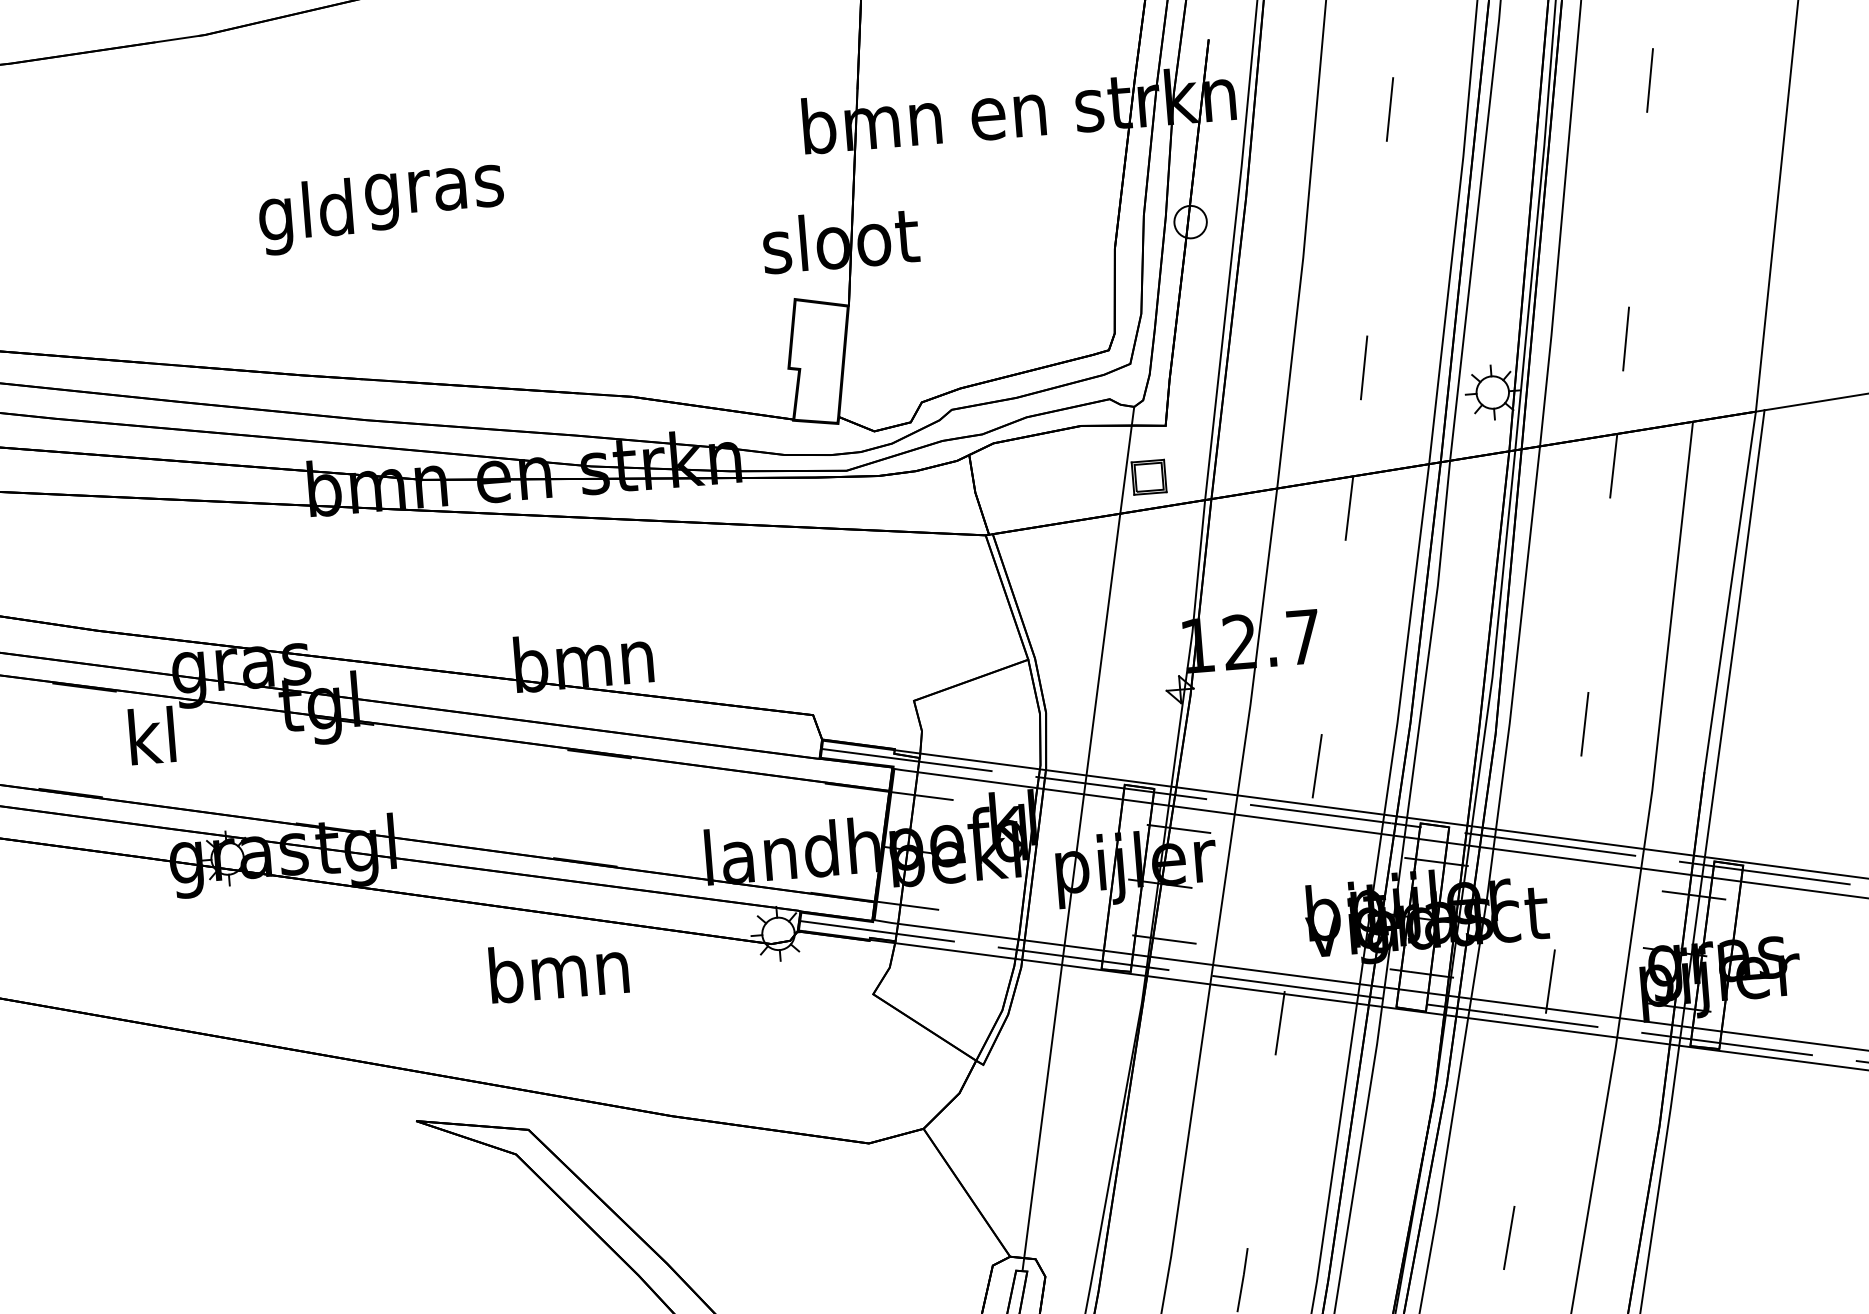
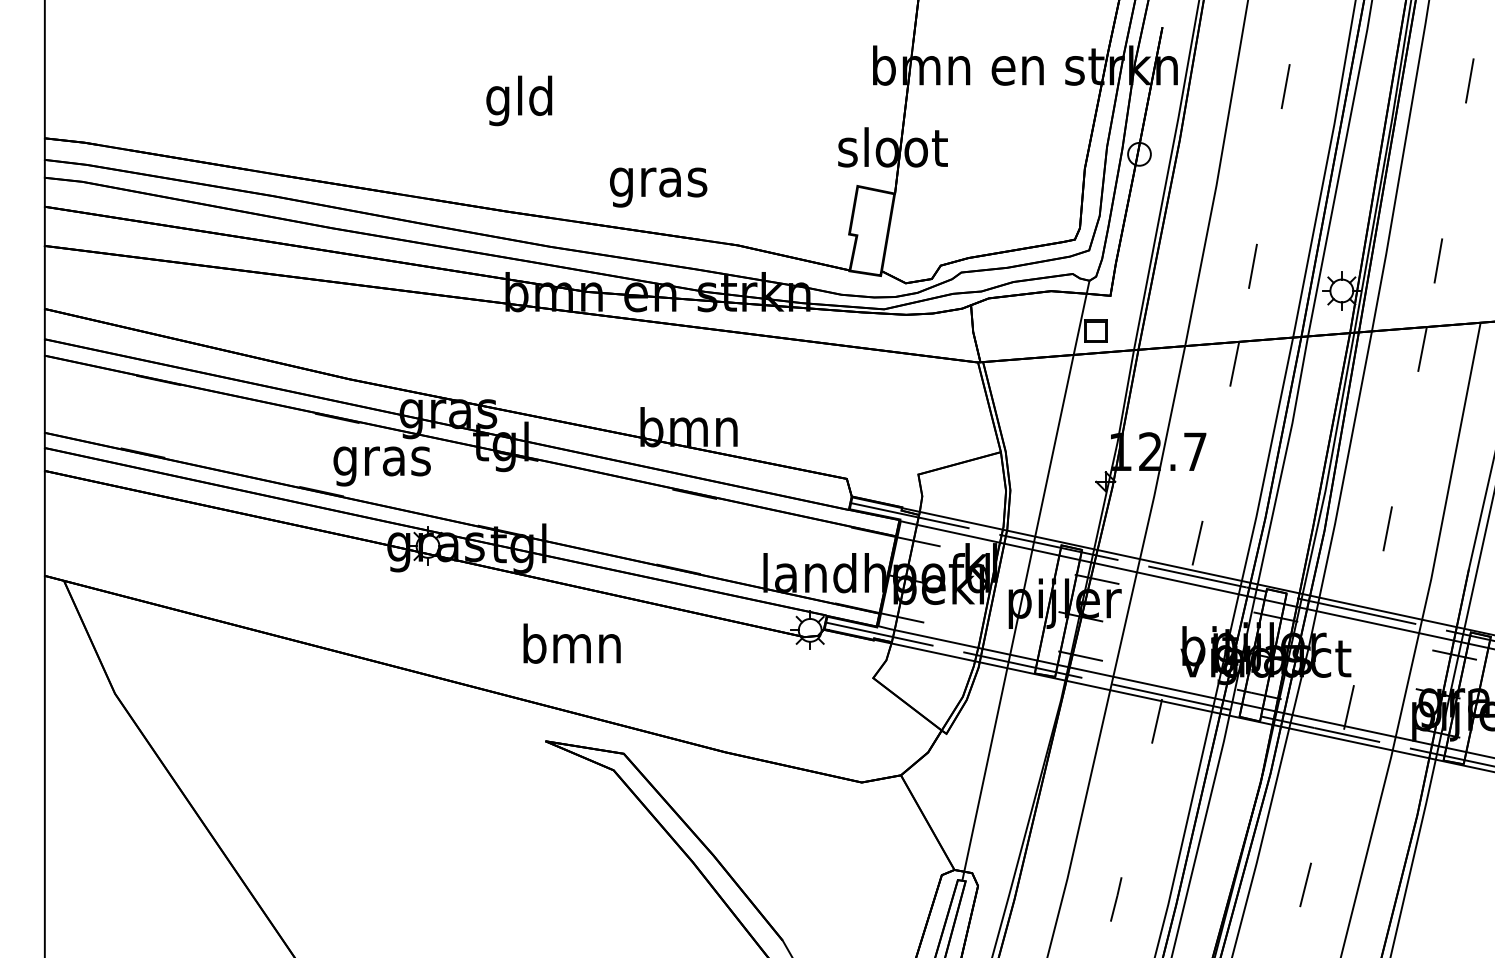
text: (434, 197) -> (658, 187), moved
text: (152, 743) -> (381, 461), kl -> gras
text: (558, 970) -> (571, 643), moved

